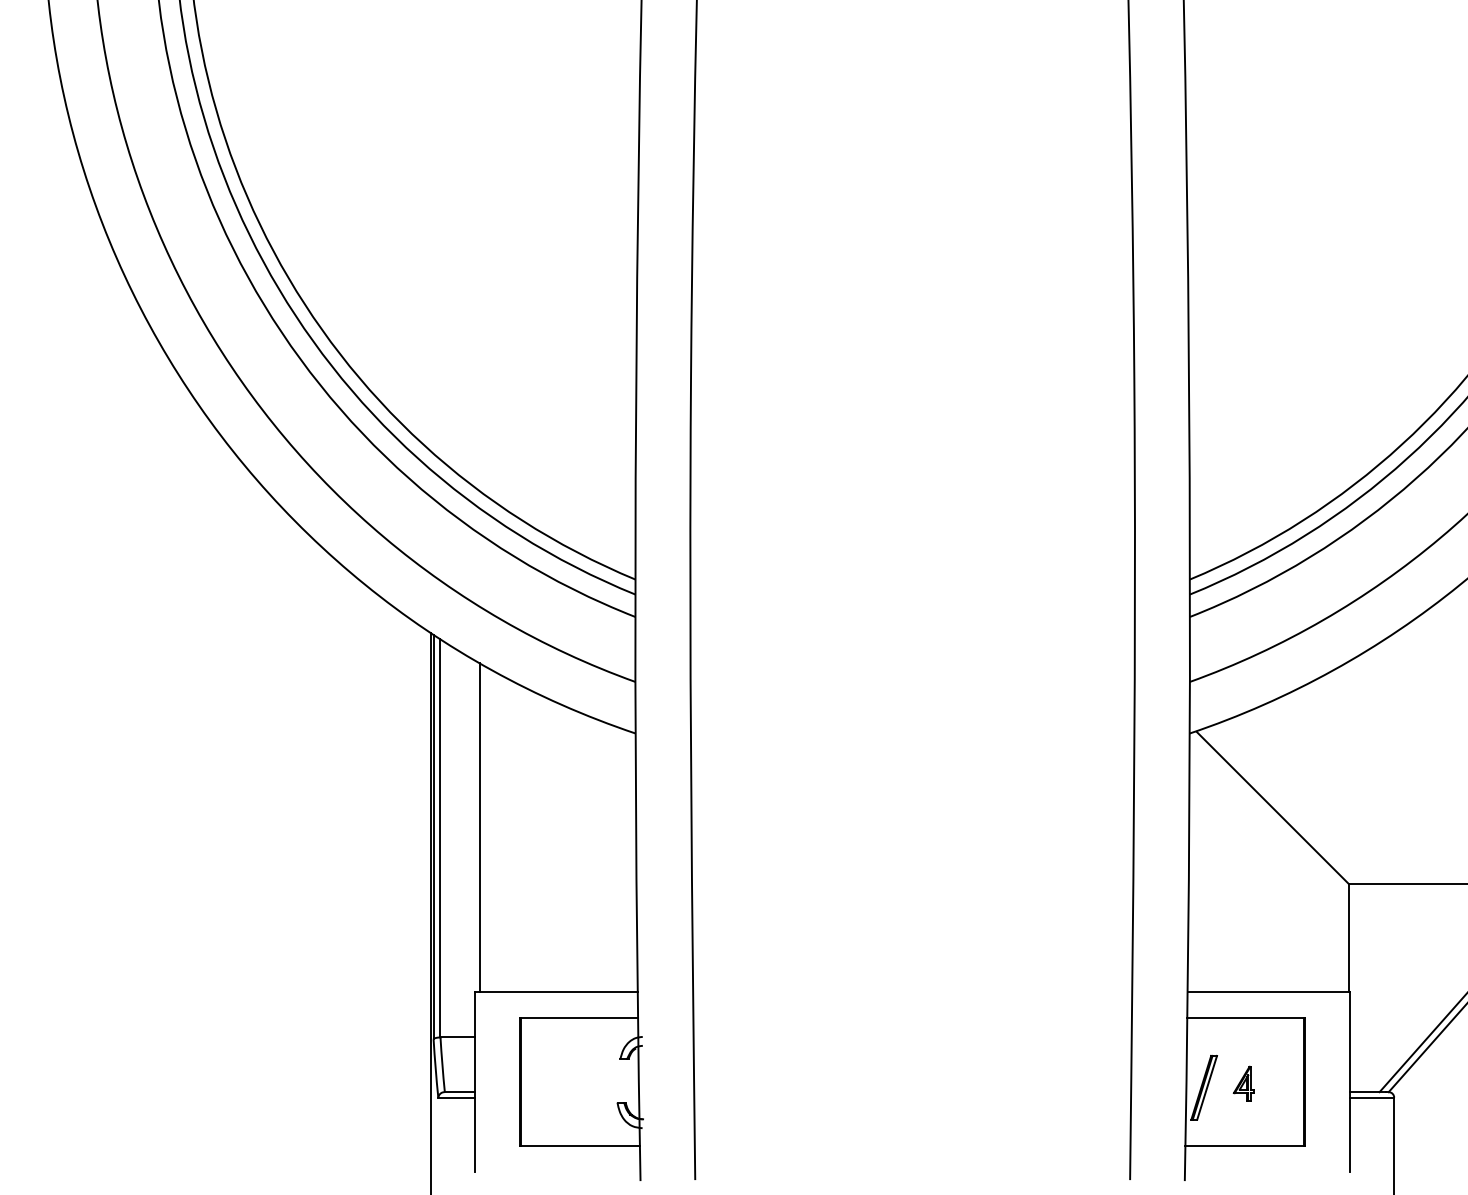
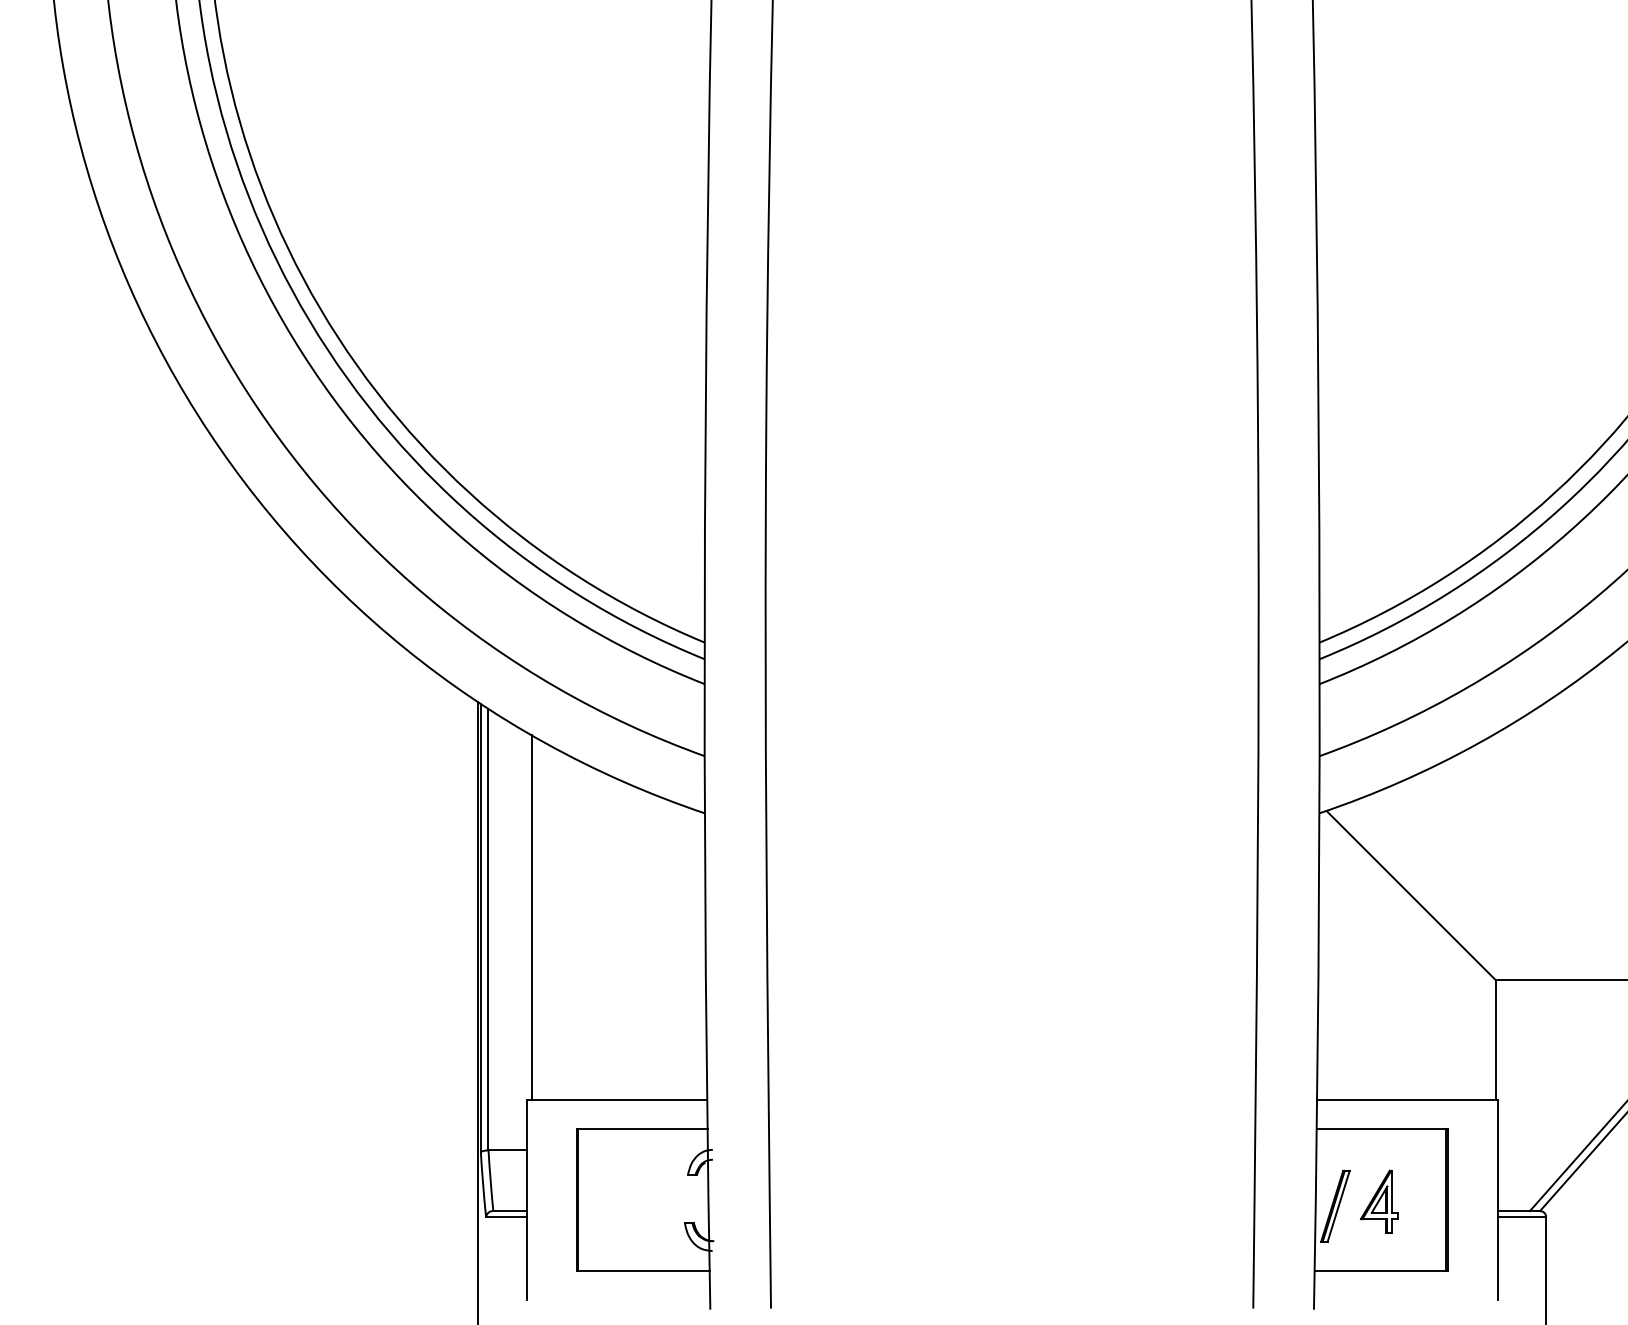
part: (1243, 1083) -> (1379, 1201), size x1.67

